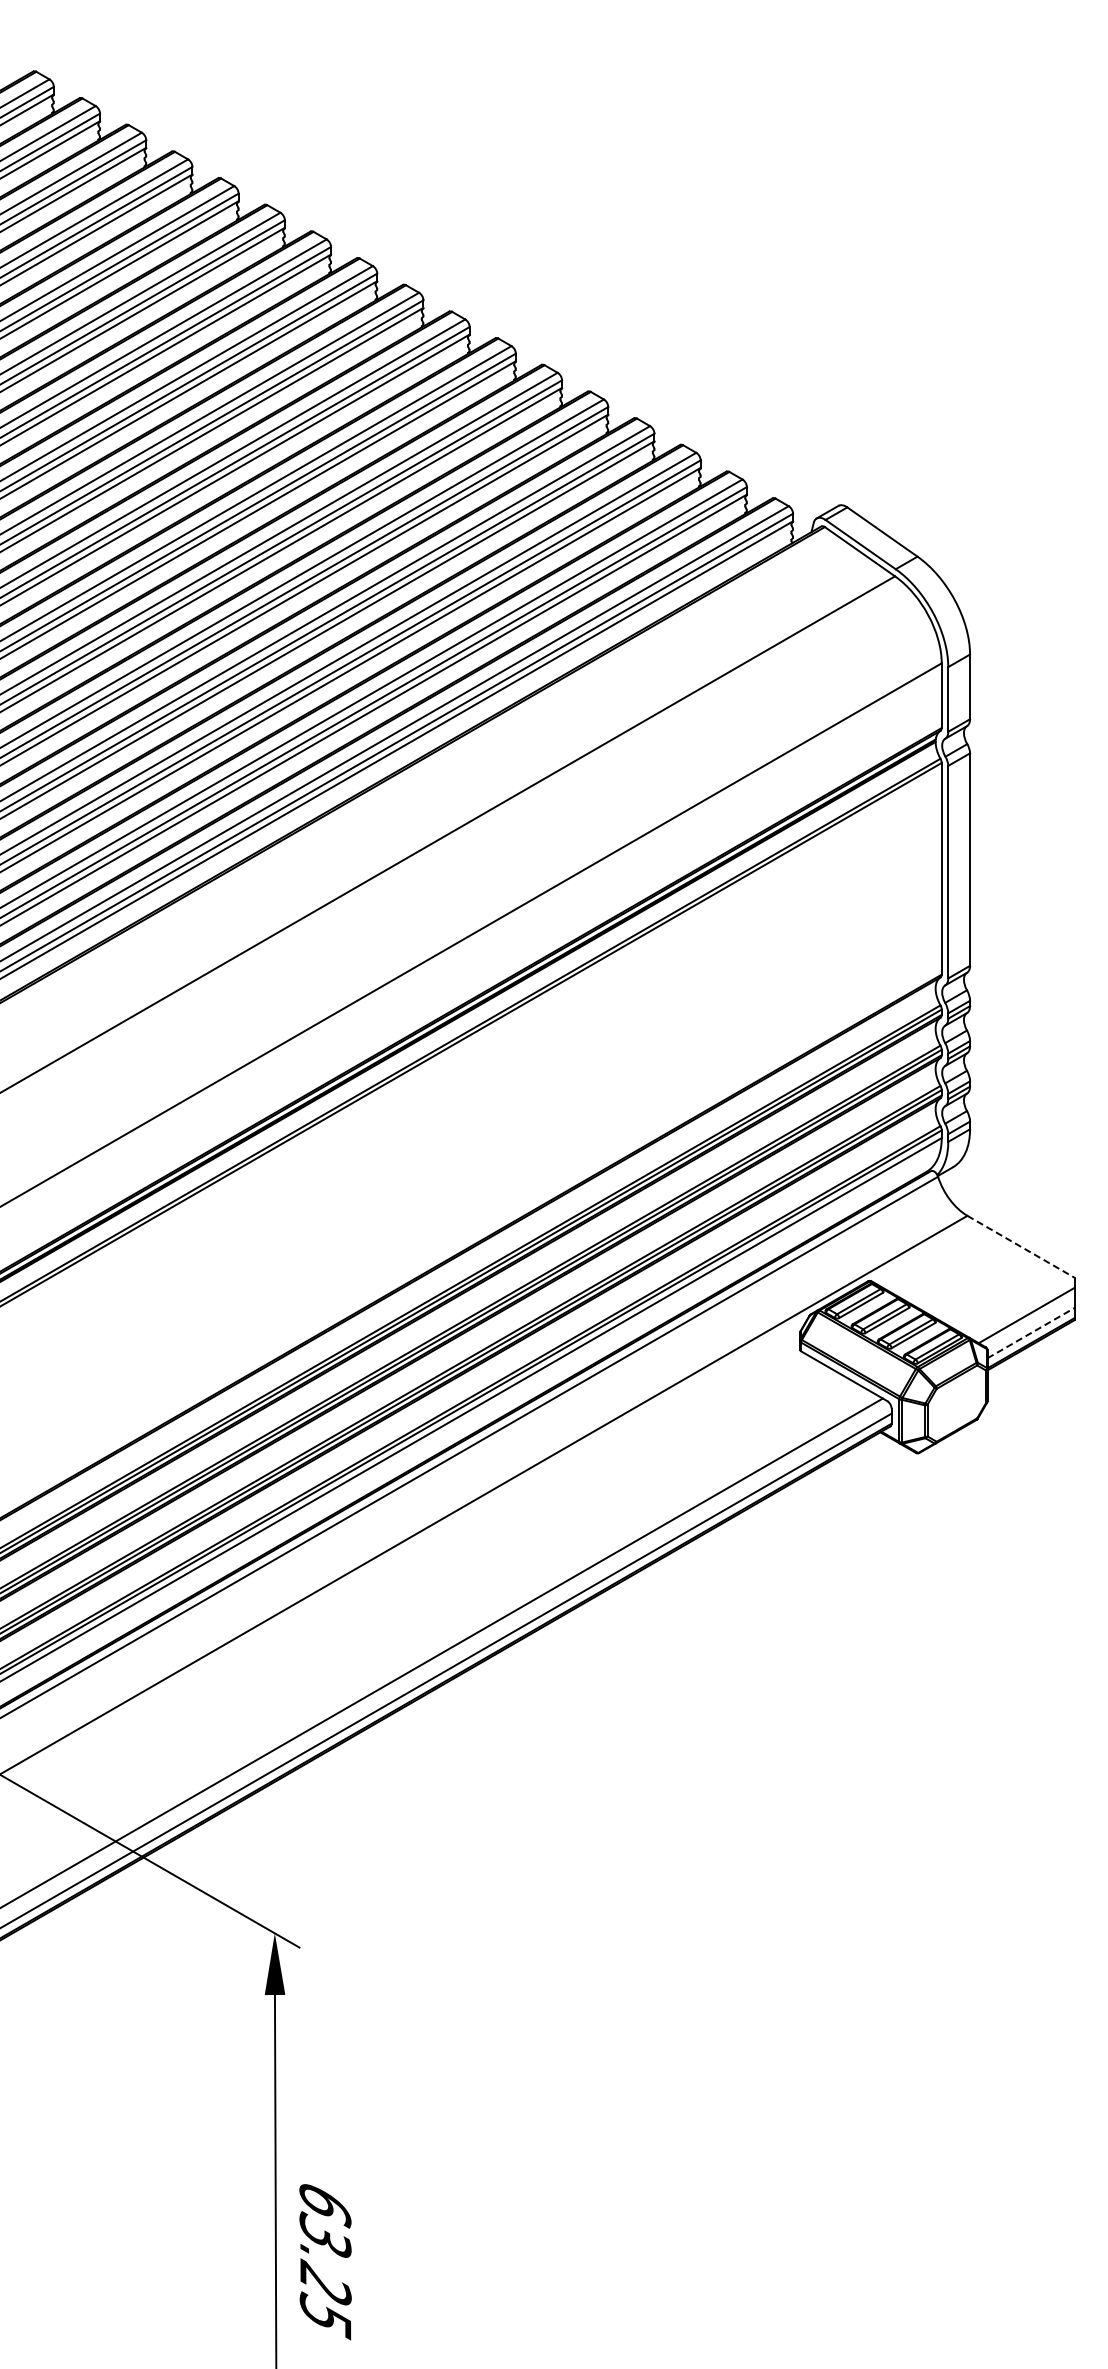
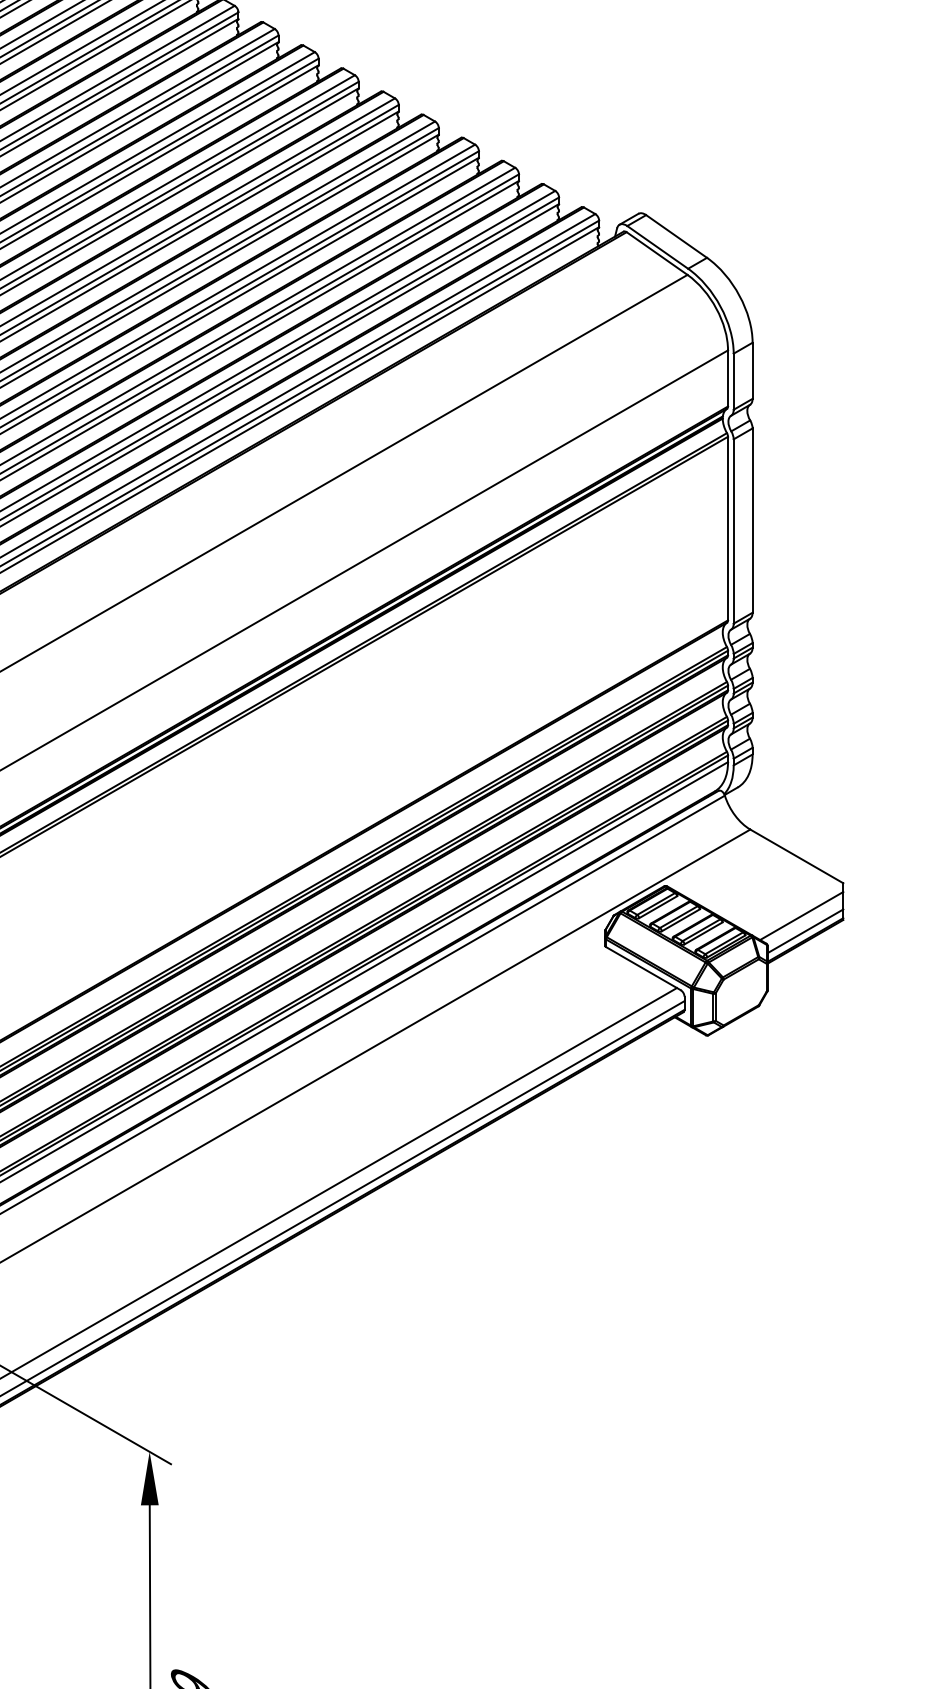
line: (1021, 1246) -> (797, 856), dashed -> solid
line: (1031, 1332) -> (805, 930), dashed -> solid

